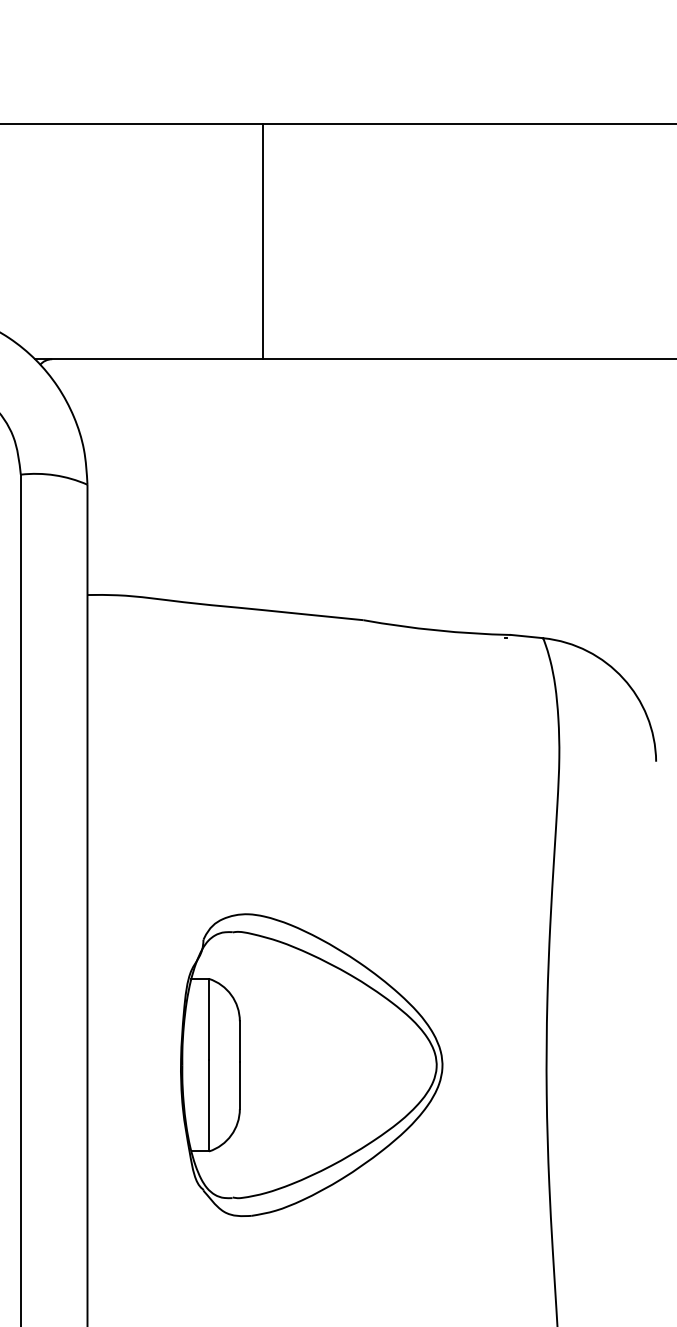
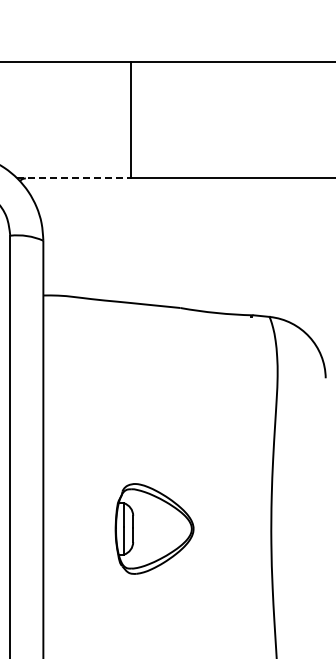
line: (148, 359) -> (73, 178), solid -> dashed
part: (311, 1064) -> (154, 528), size x0.6

